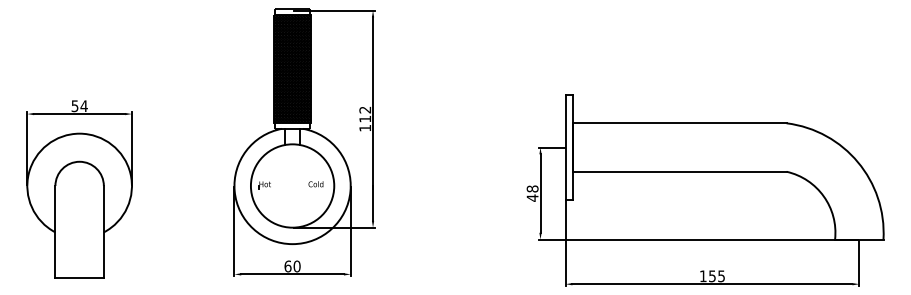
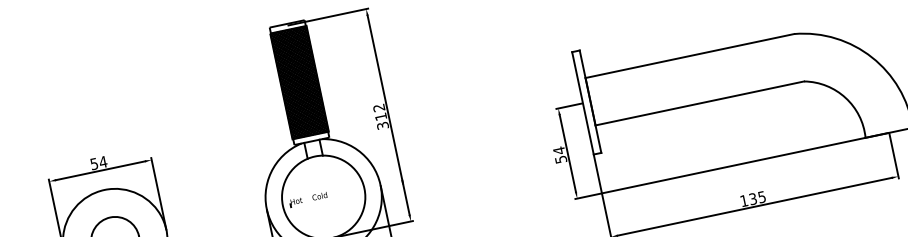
text: (365, 127) -> (382, 124), 112 -> 312
text: (315, 184) -> (319, 196), moved
text: (532, 193) -> (559, 155), 48 -> 54
text: (712, 275) -> (753, 198), 155 -> 135

